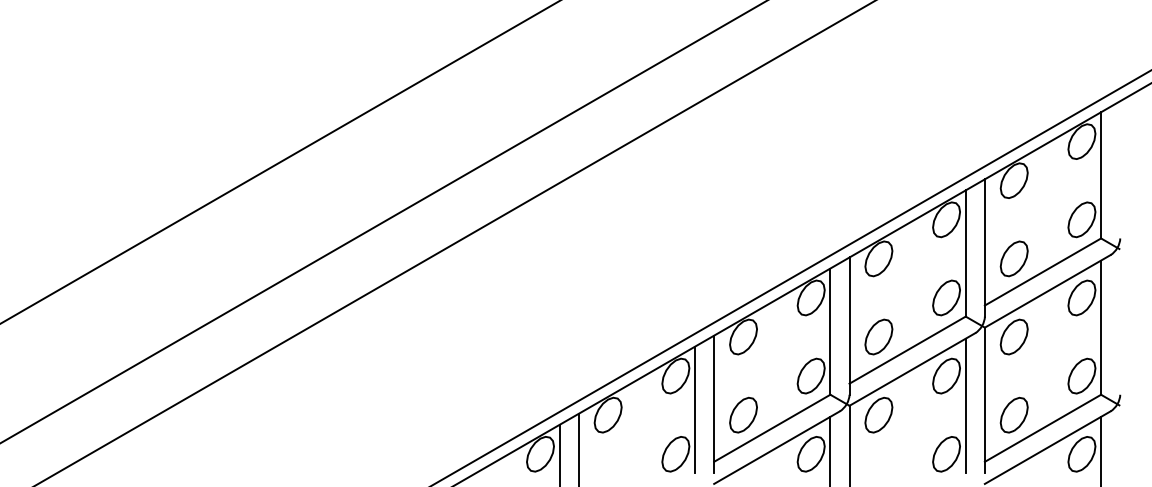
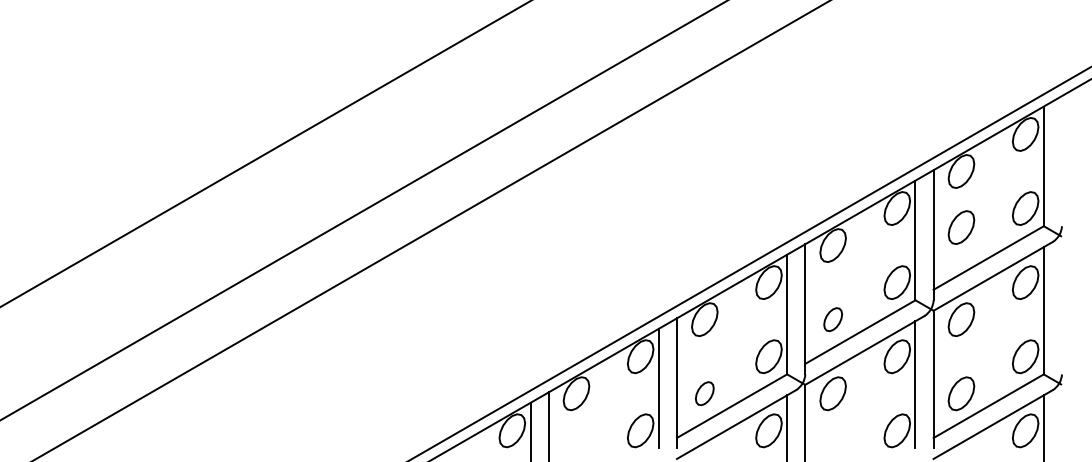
part: (1013, 258) -> (960, 227), moved
part: (878, 336) -> (832, 319), size x0.7
part: (743, 414) -> (704, 393), size x0.7

